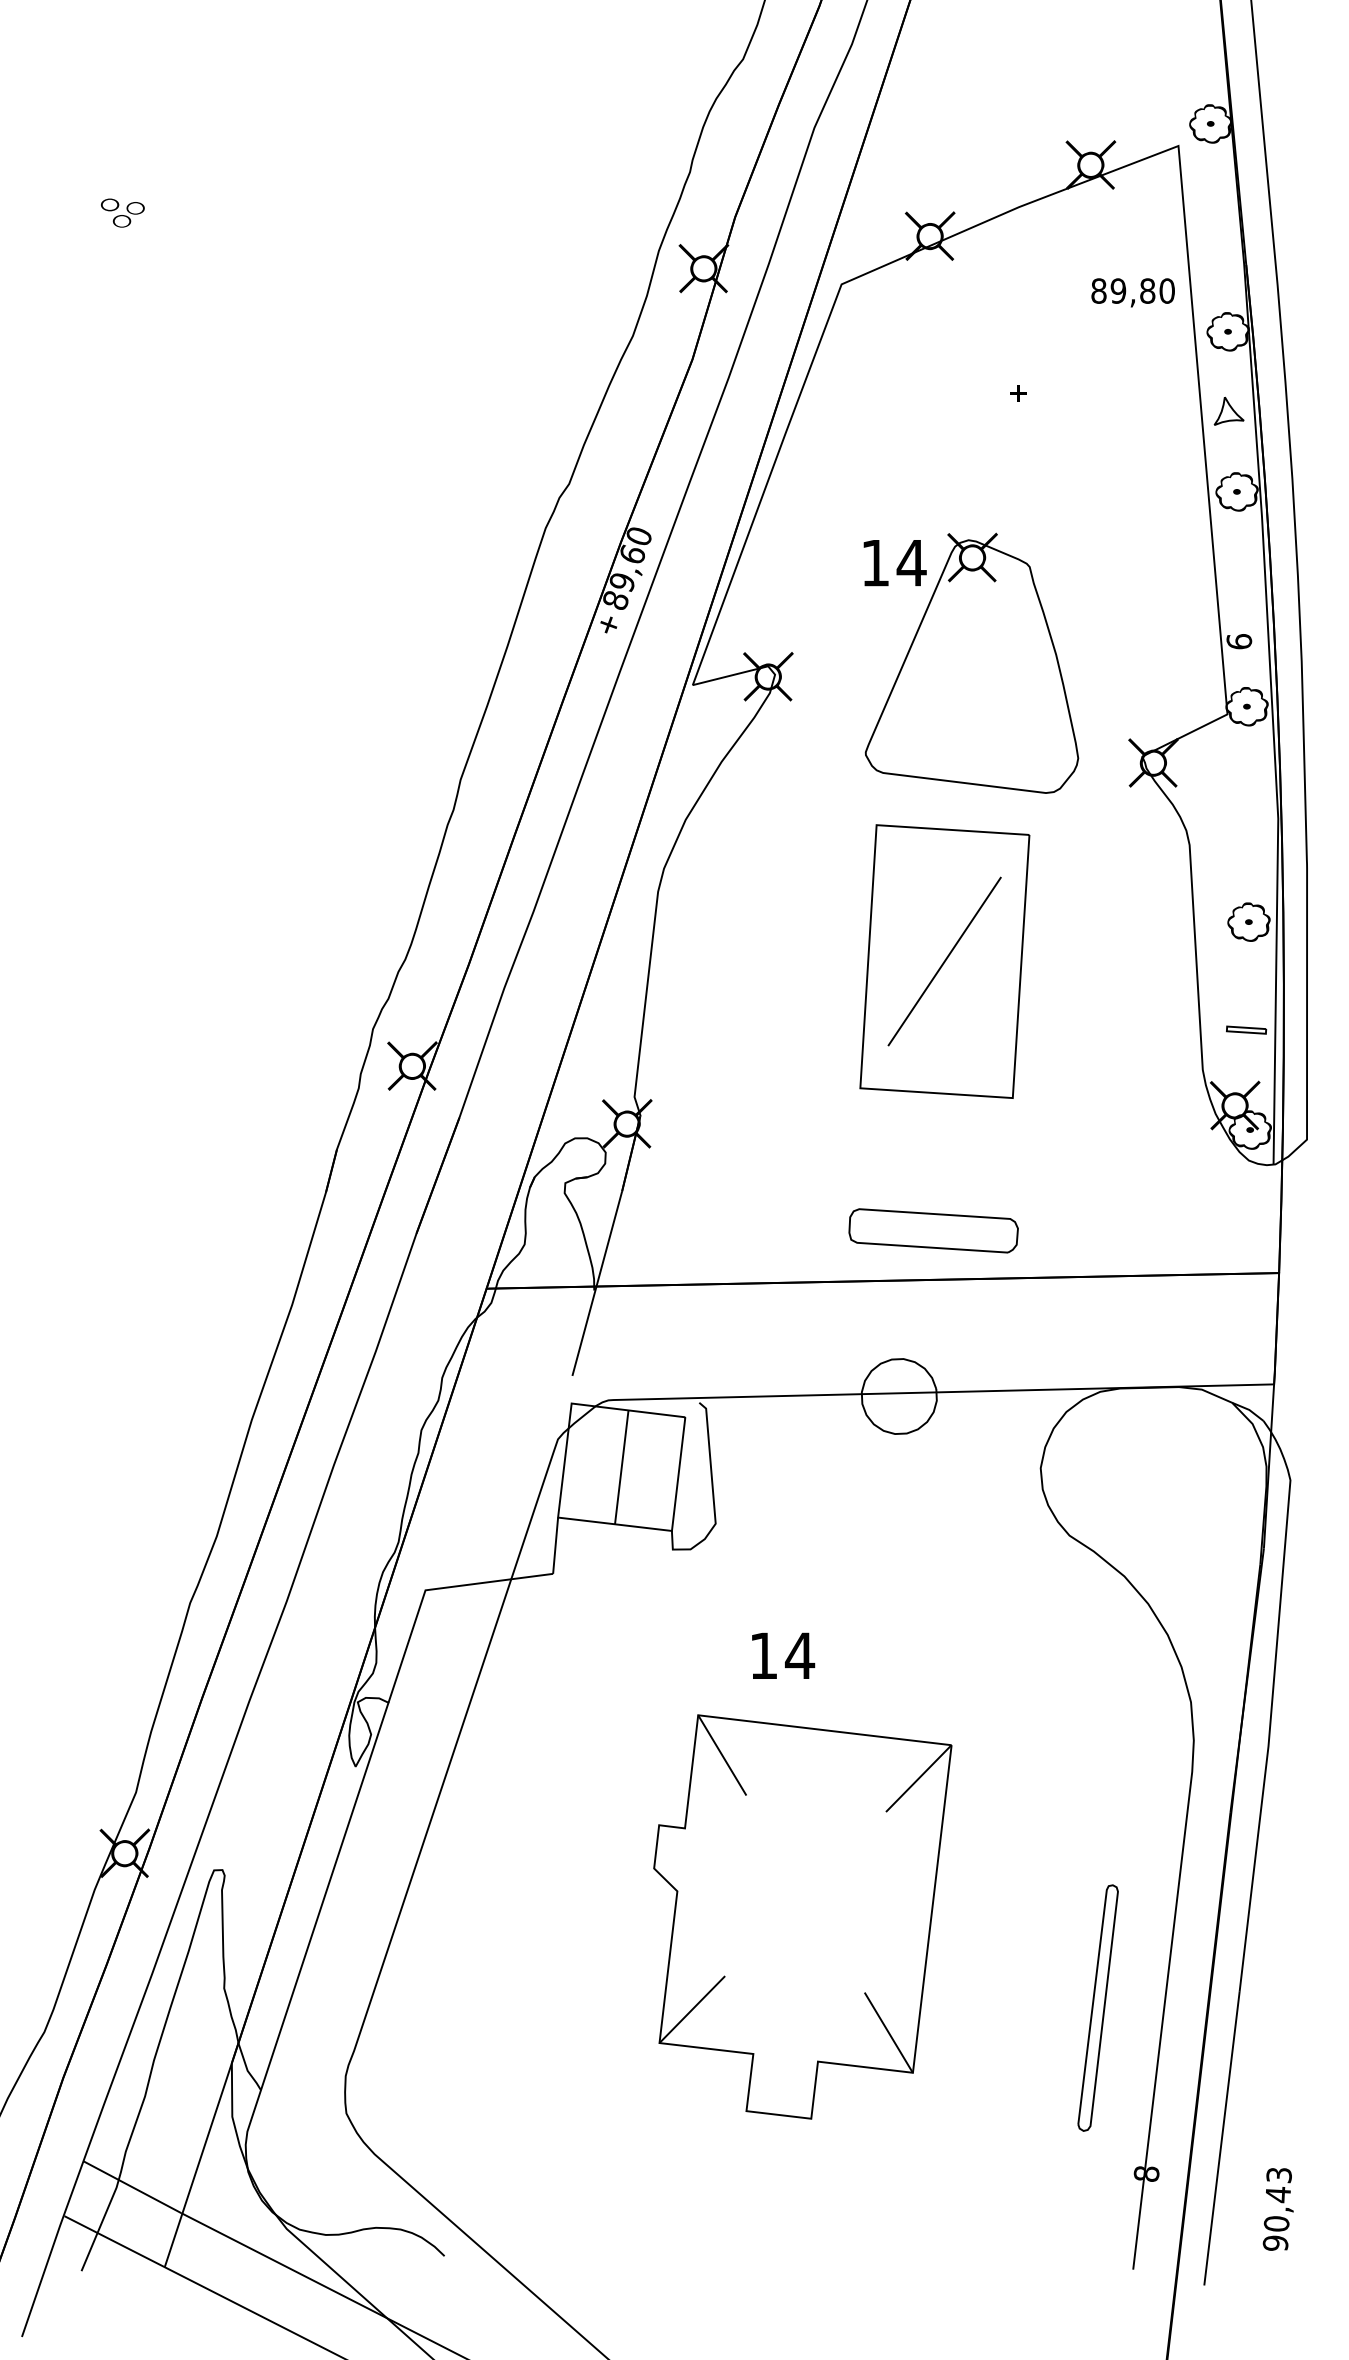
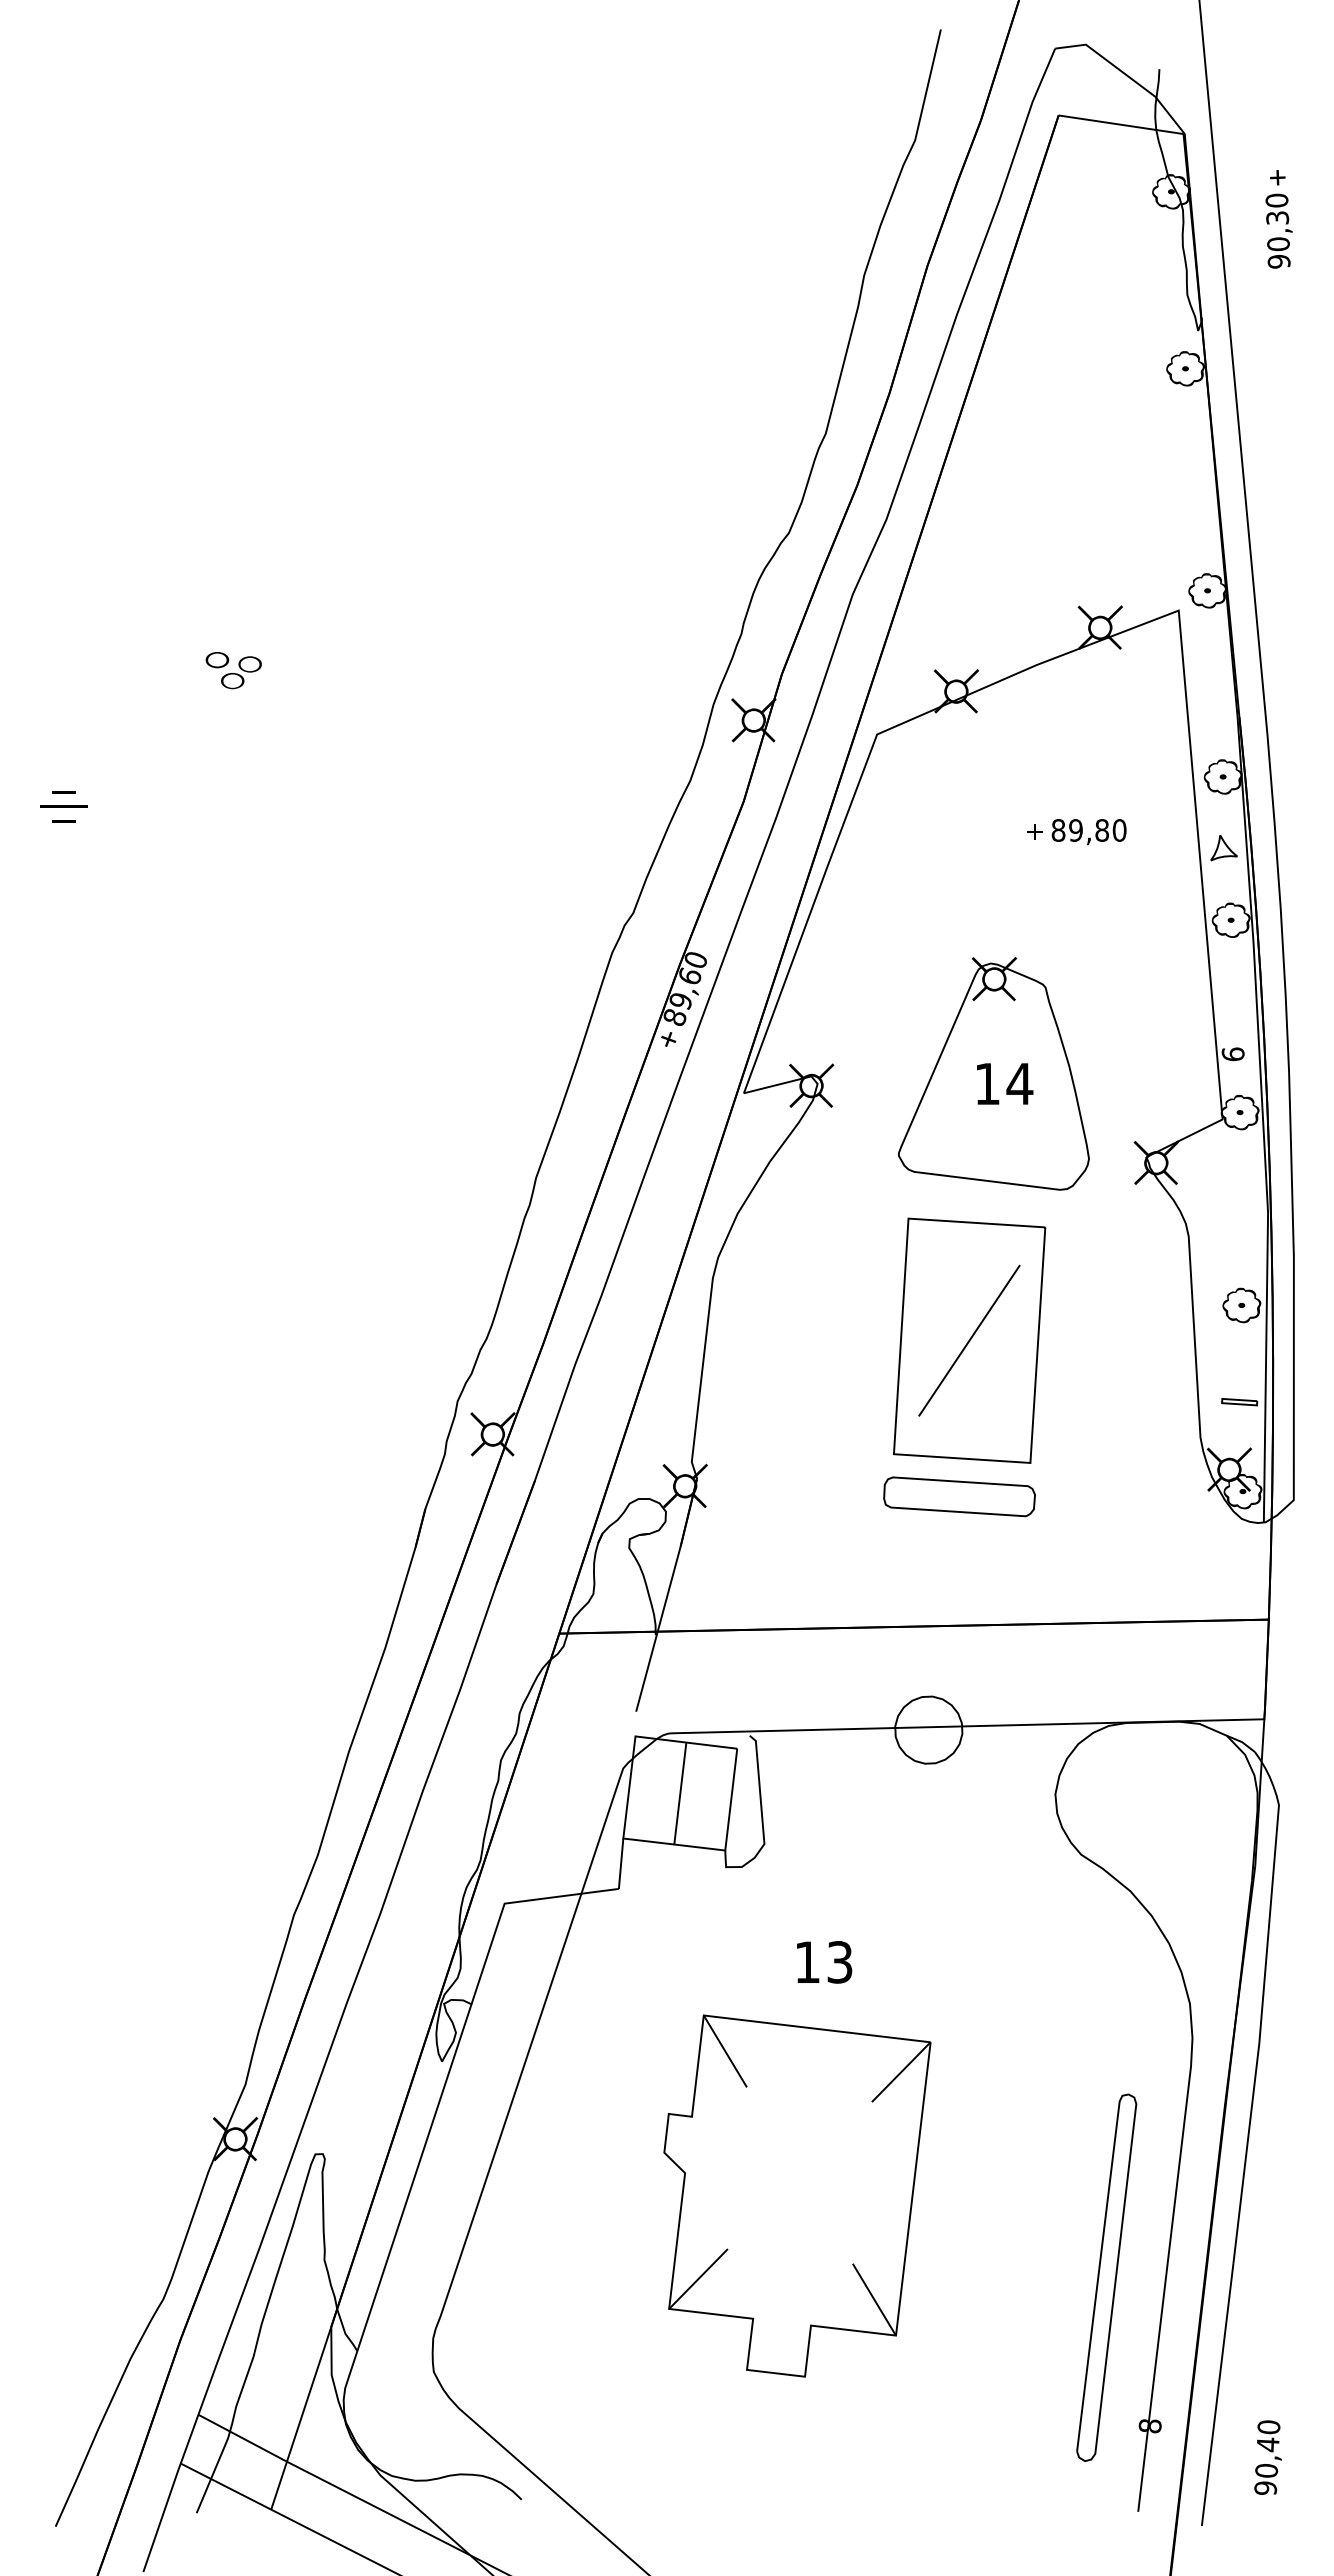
part: (122, 212) -> (233, 670), size x1.43
text: (1132, 293) -> (1088, 832), moved
text: (895, 562) -> (1005, 1083), moved
part: (933, 1230) -> (959, 1496), moved
text: (799, 1656) -> (839, 1962), 14 -> 13
part: (802, 1916) -> (797, 2195), moved
part: (1097, 2007) -> (1106, 2277), size x1.67
text: (1278, 2175) -> (1268, 2427), 90,43 -> 90,40

